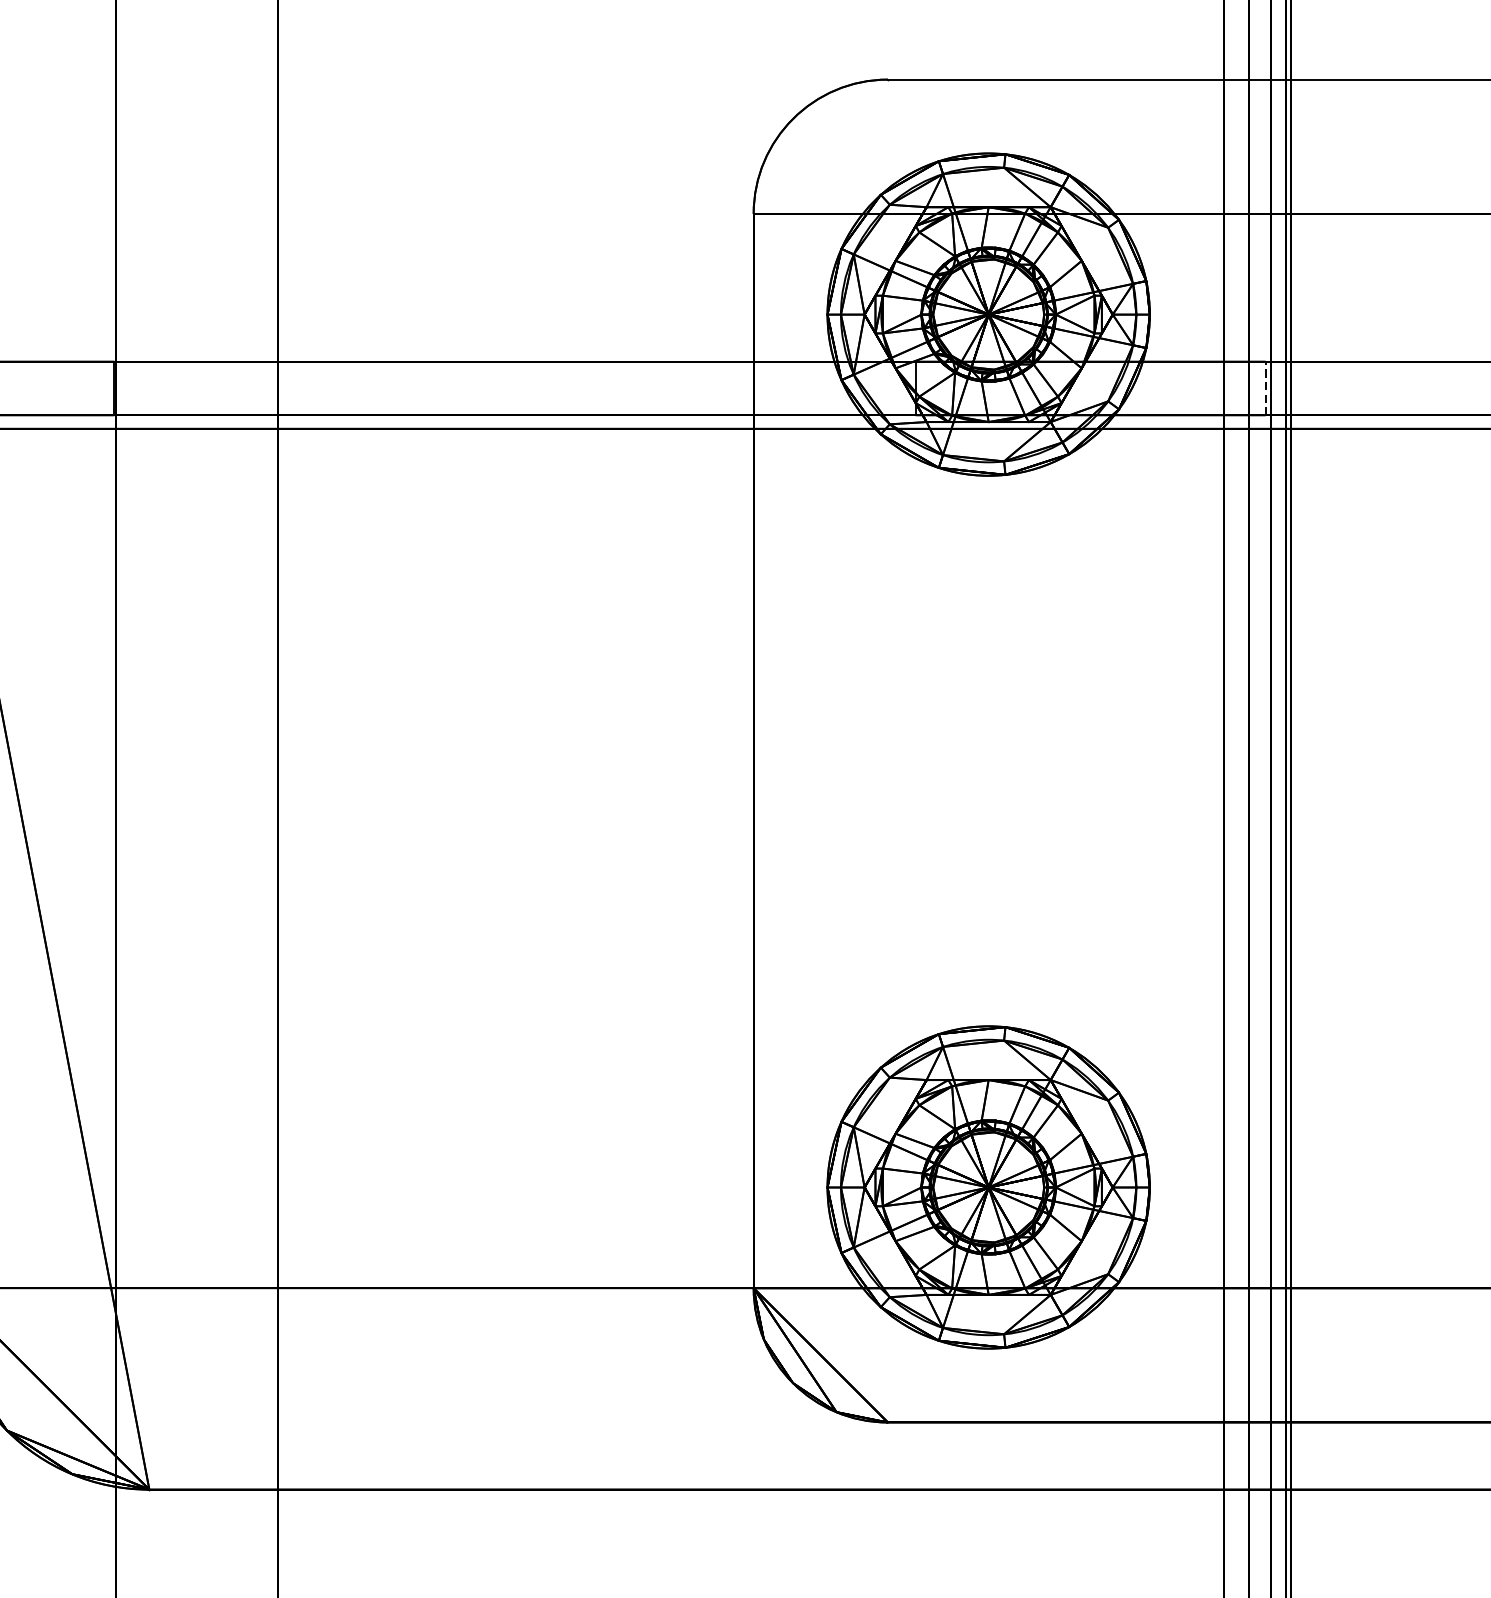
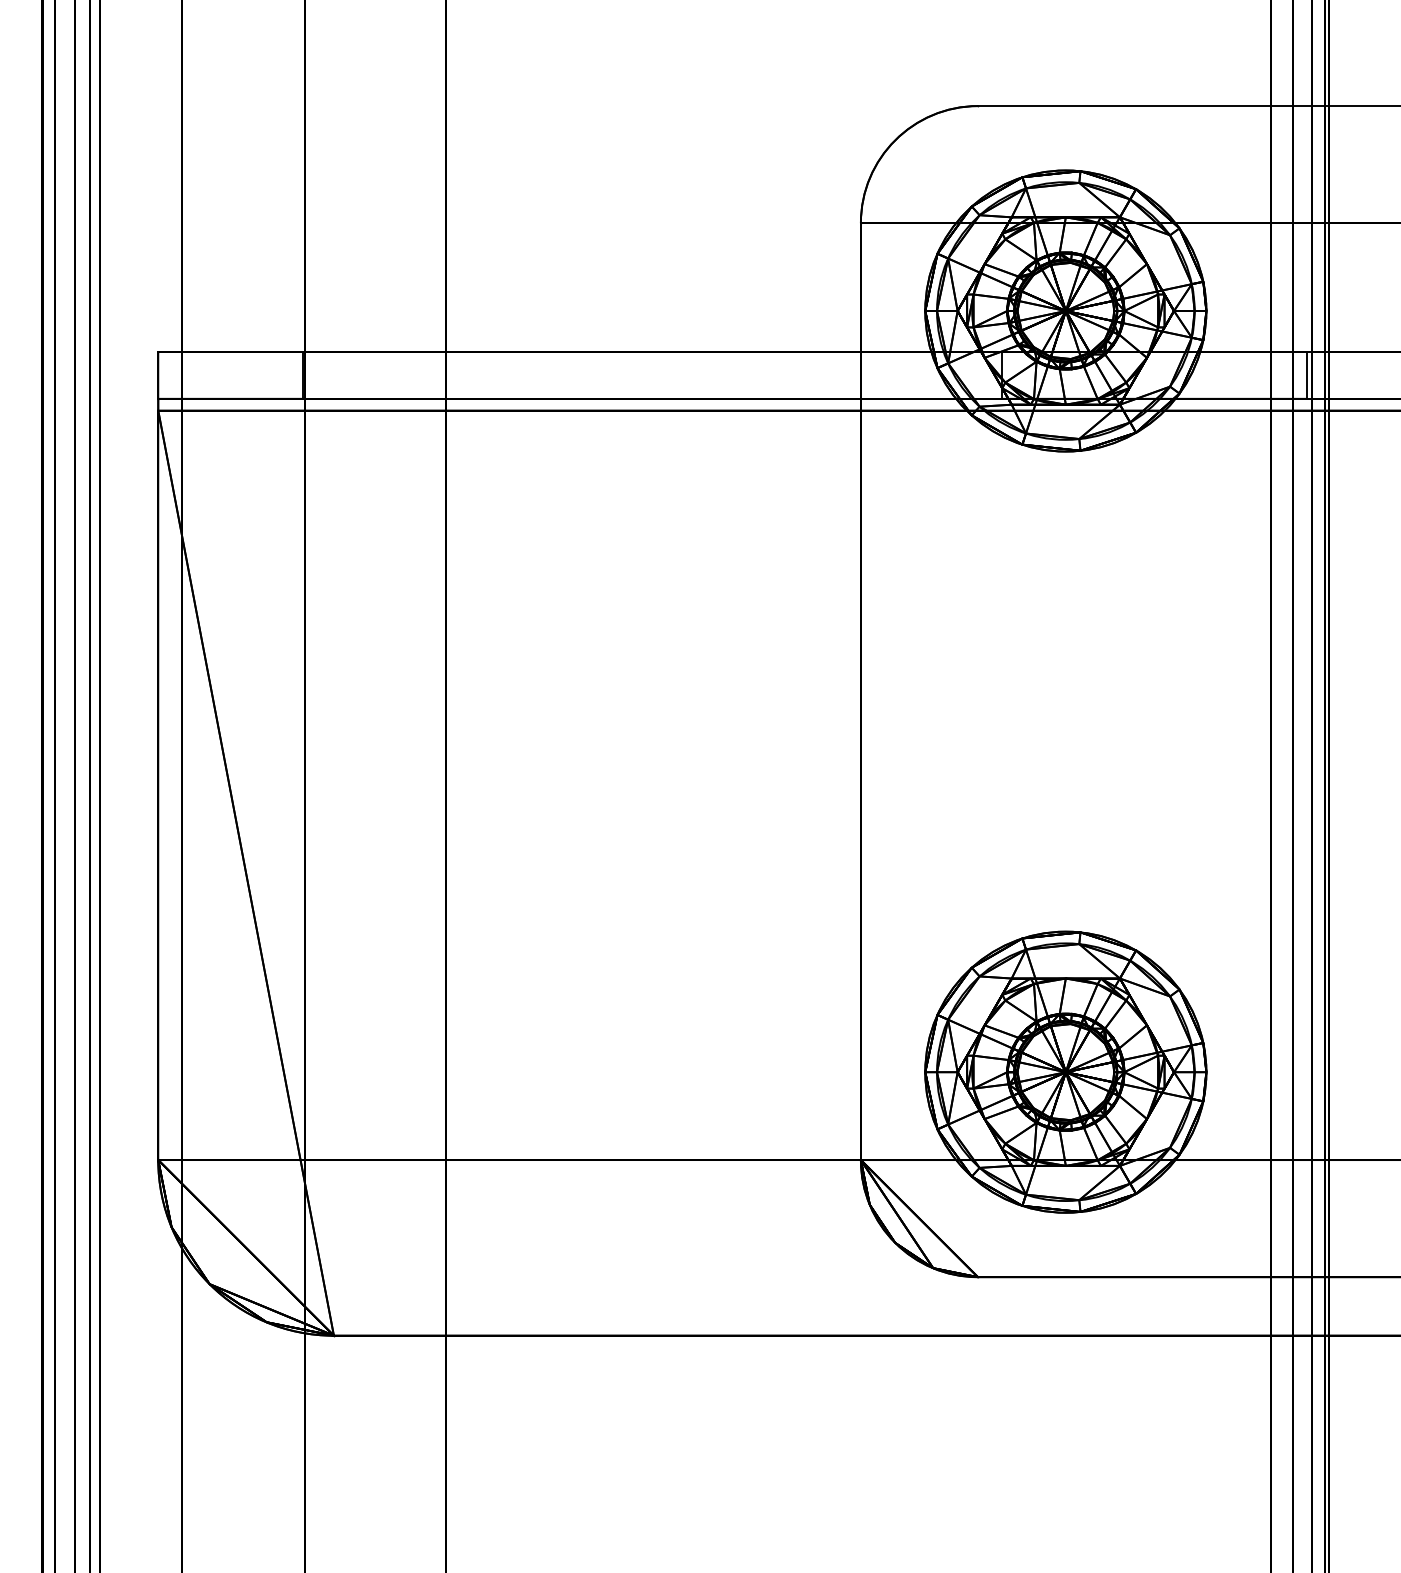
line: (1265, 387) -> (1307, 374), dashed -> solid

